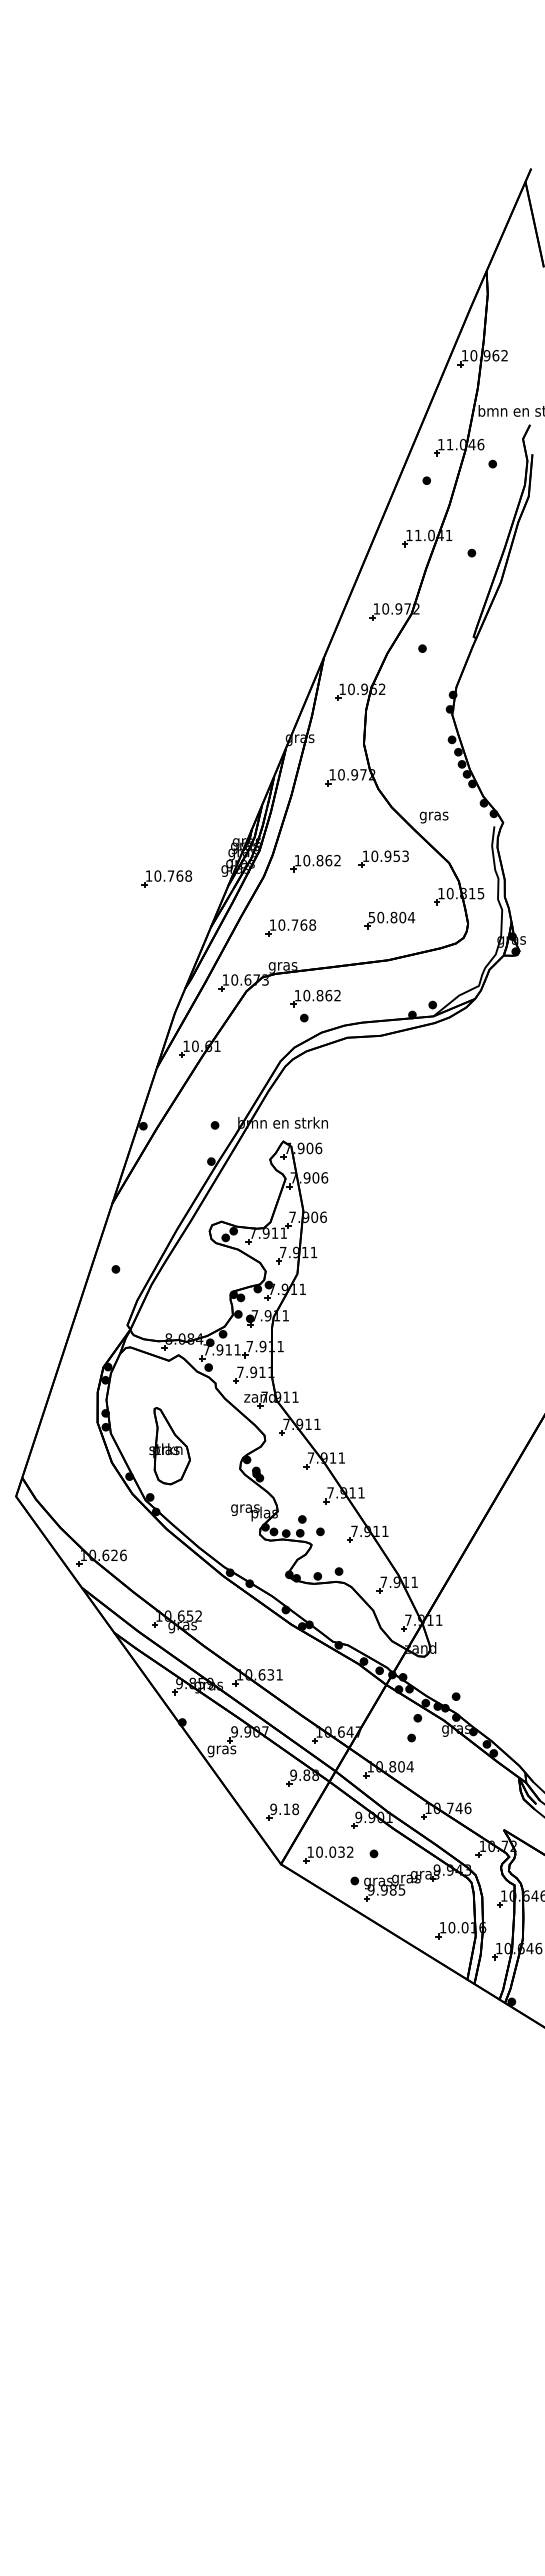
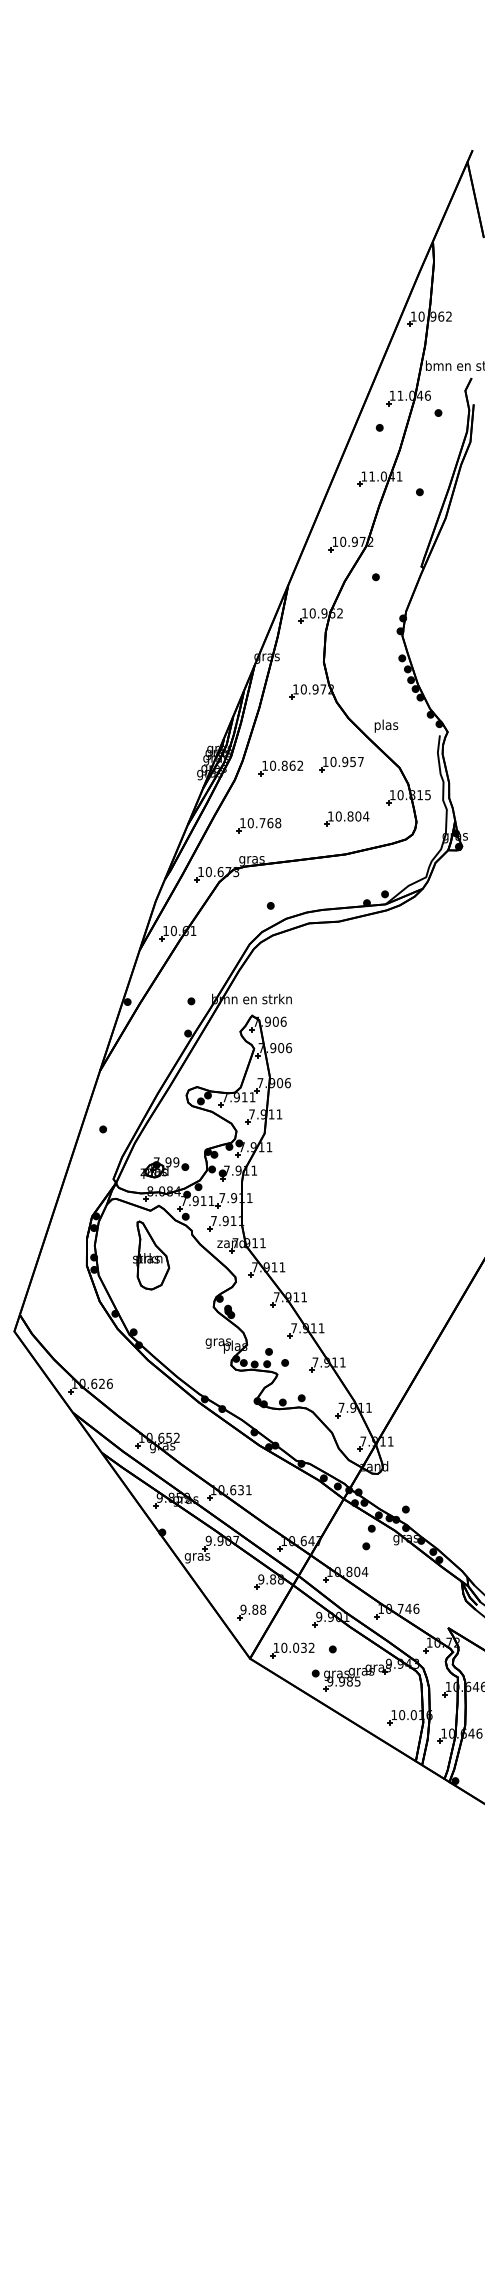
text: (433, 815) -> (385, 725), gras -> plas
text: (405, 856) -> (360, 762), 10.953 -> 10.957
part: (166, 878) -> (148, 781), removed
text: (371, 917) -> (330, 816), 50.804 -> 10.804
part: (315, 998) -> (280, 888), removed
part: (185, 1312) -> (165, 1167), added
part: (169, 1446) -> (150, 1255), moved
text: (286, 1809) -> (254, 1609), 9.18 -> 9.88

